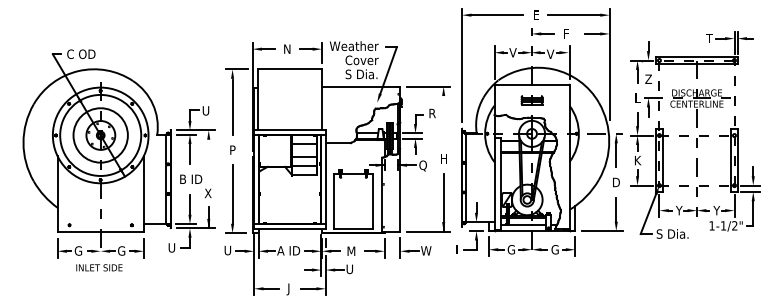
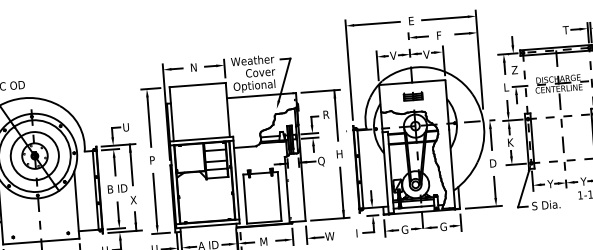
text: (353, 75) -> (254, 86), S Dia. -> Optional
line: (443, 114) -> (336, 114), added
line: (208, 153) -> (131, 164), added

